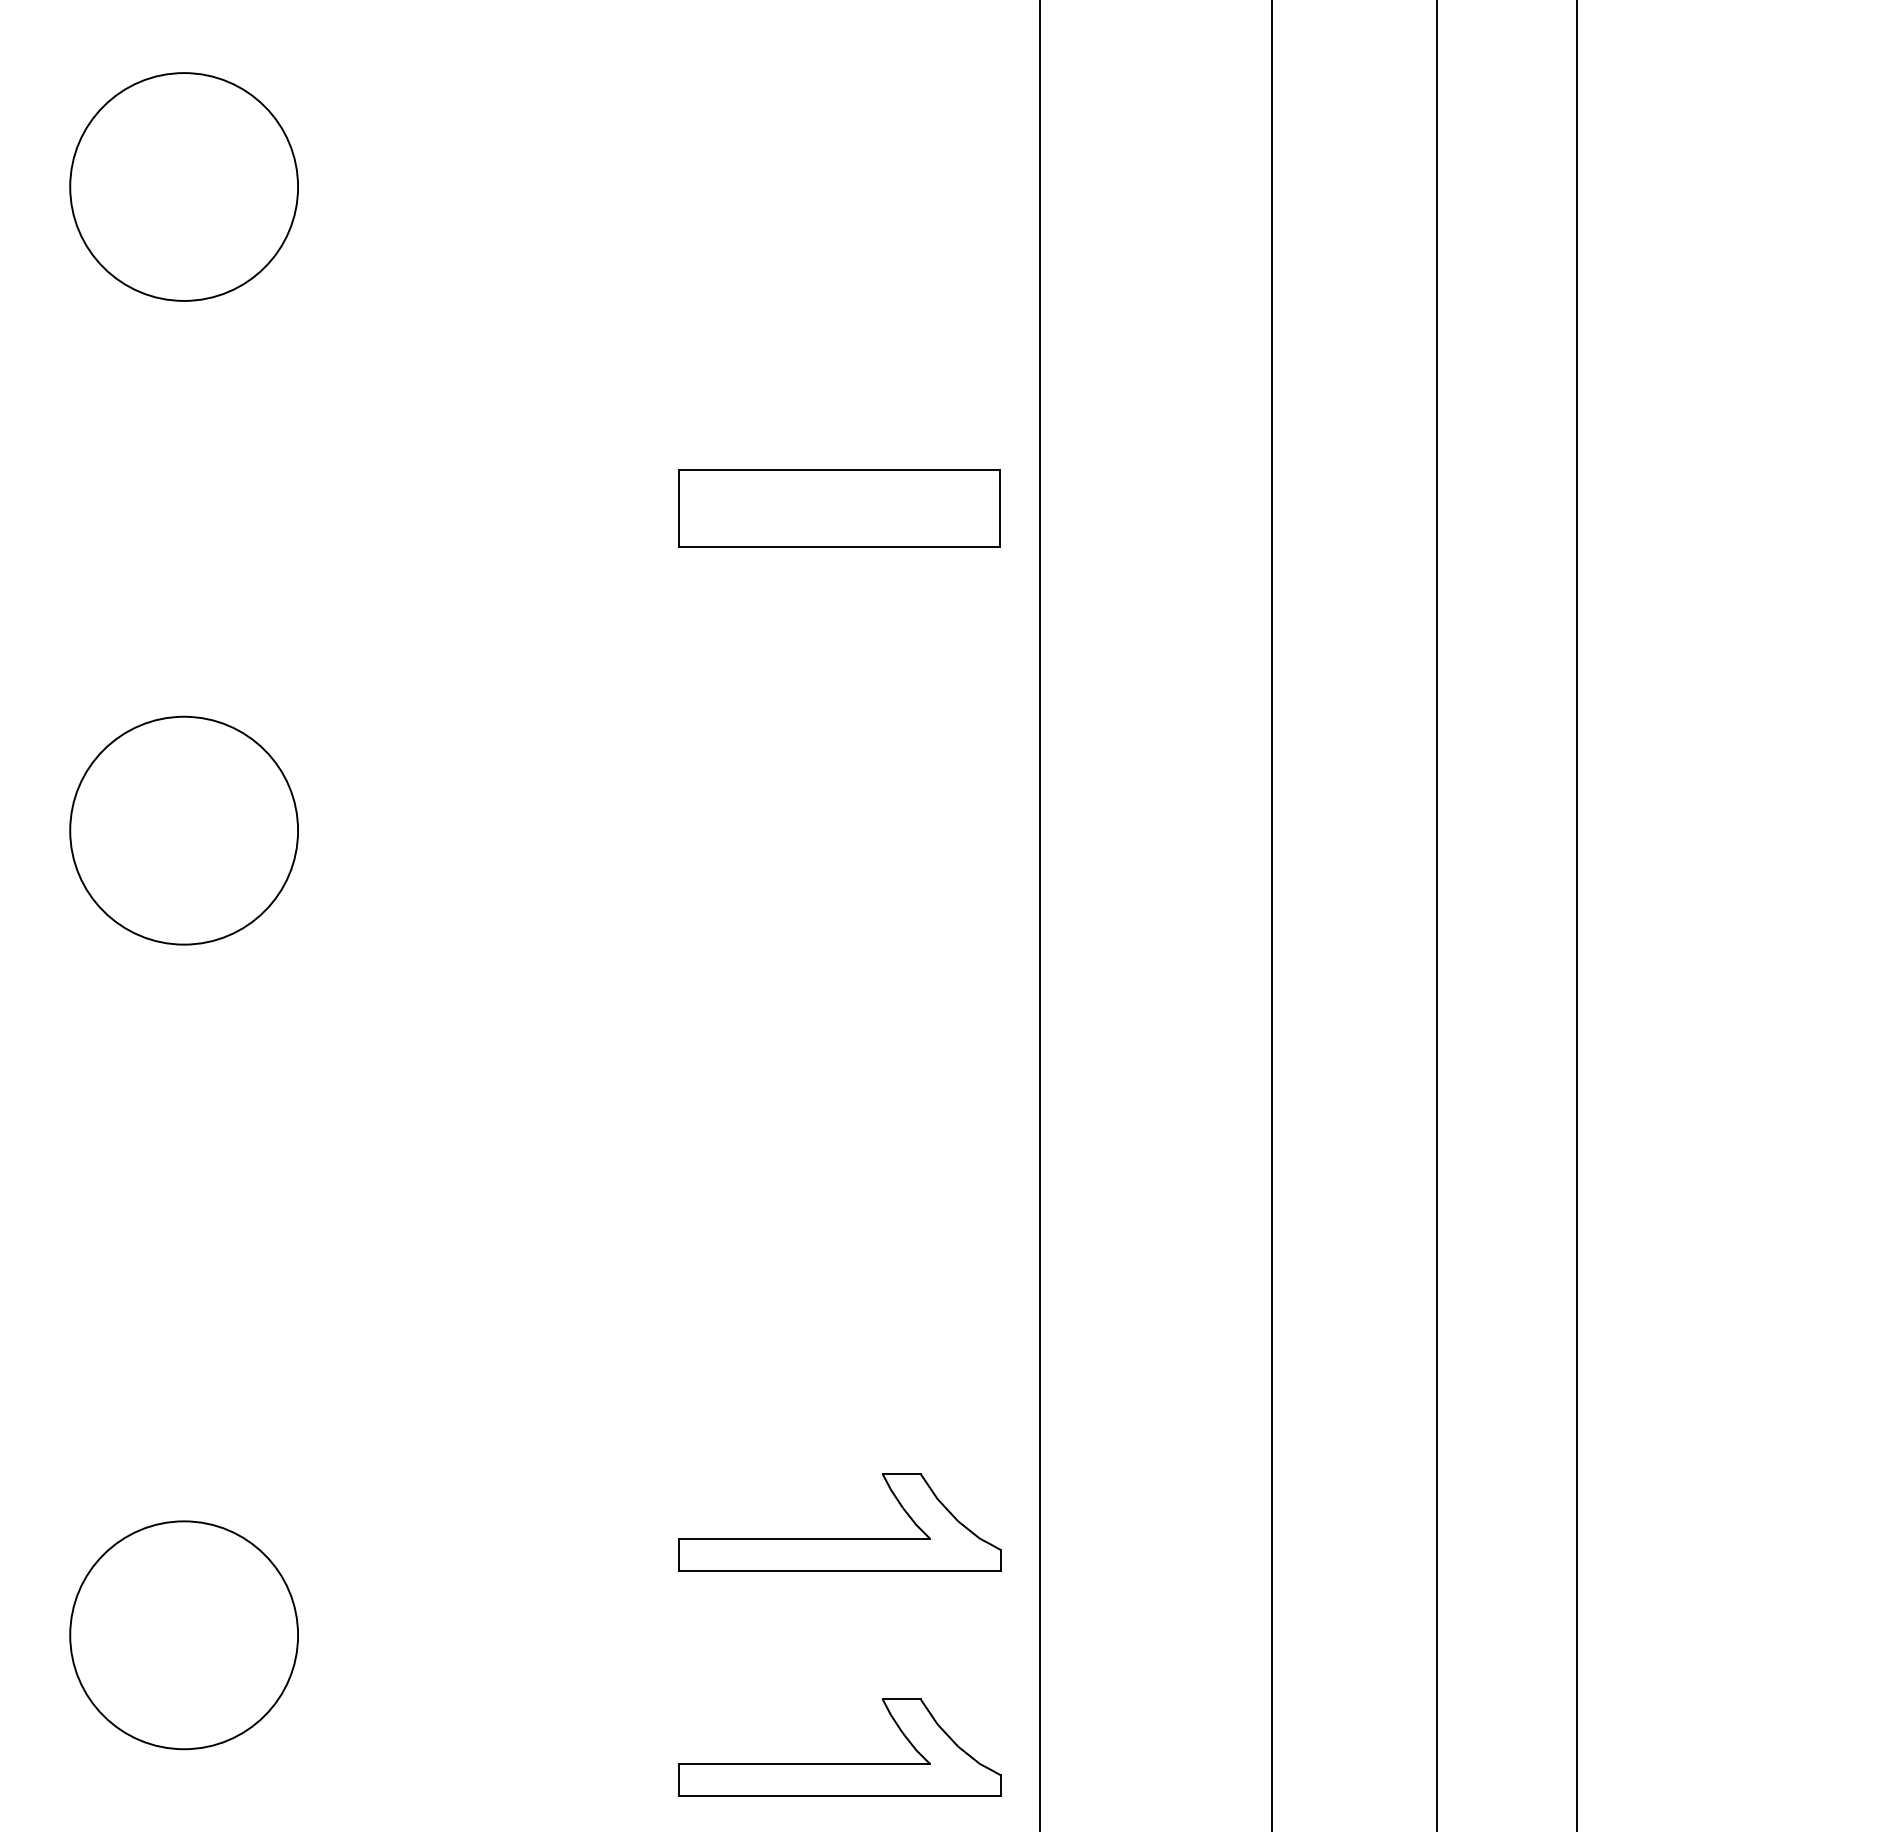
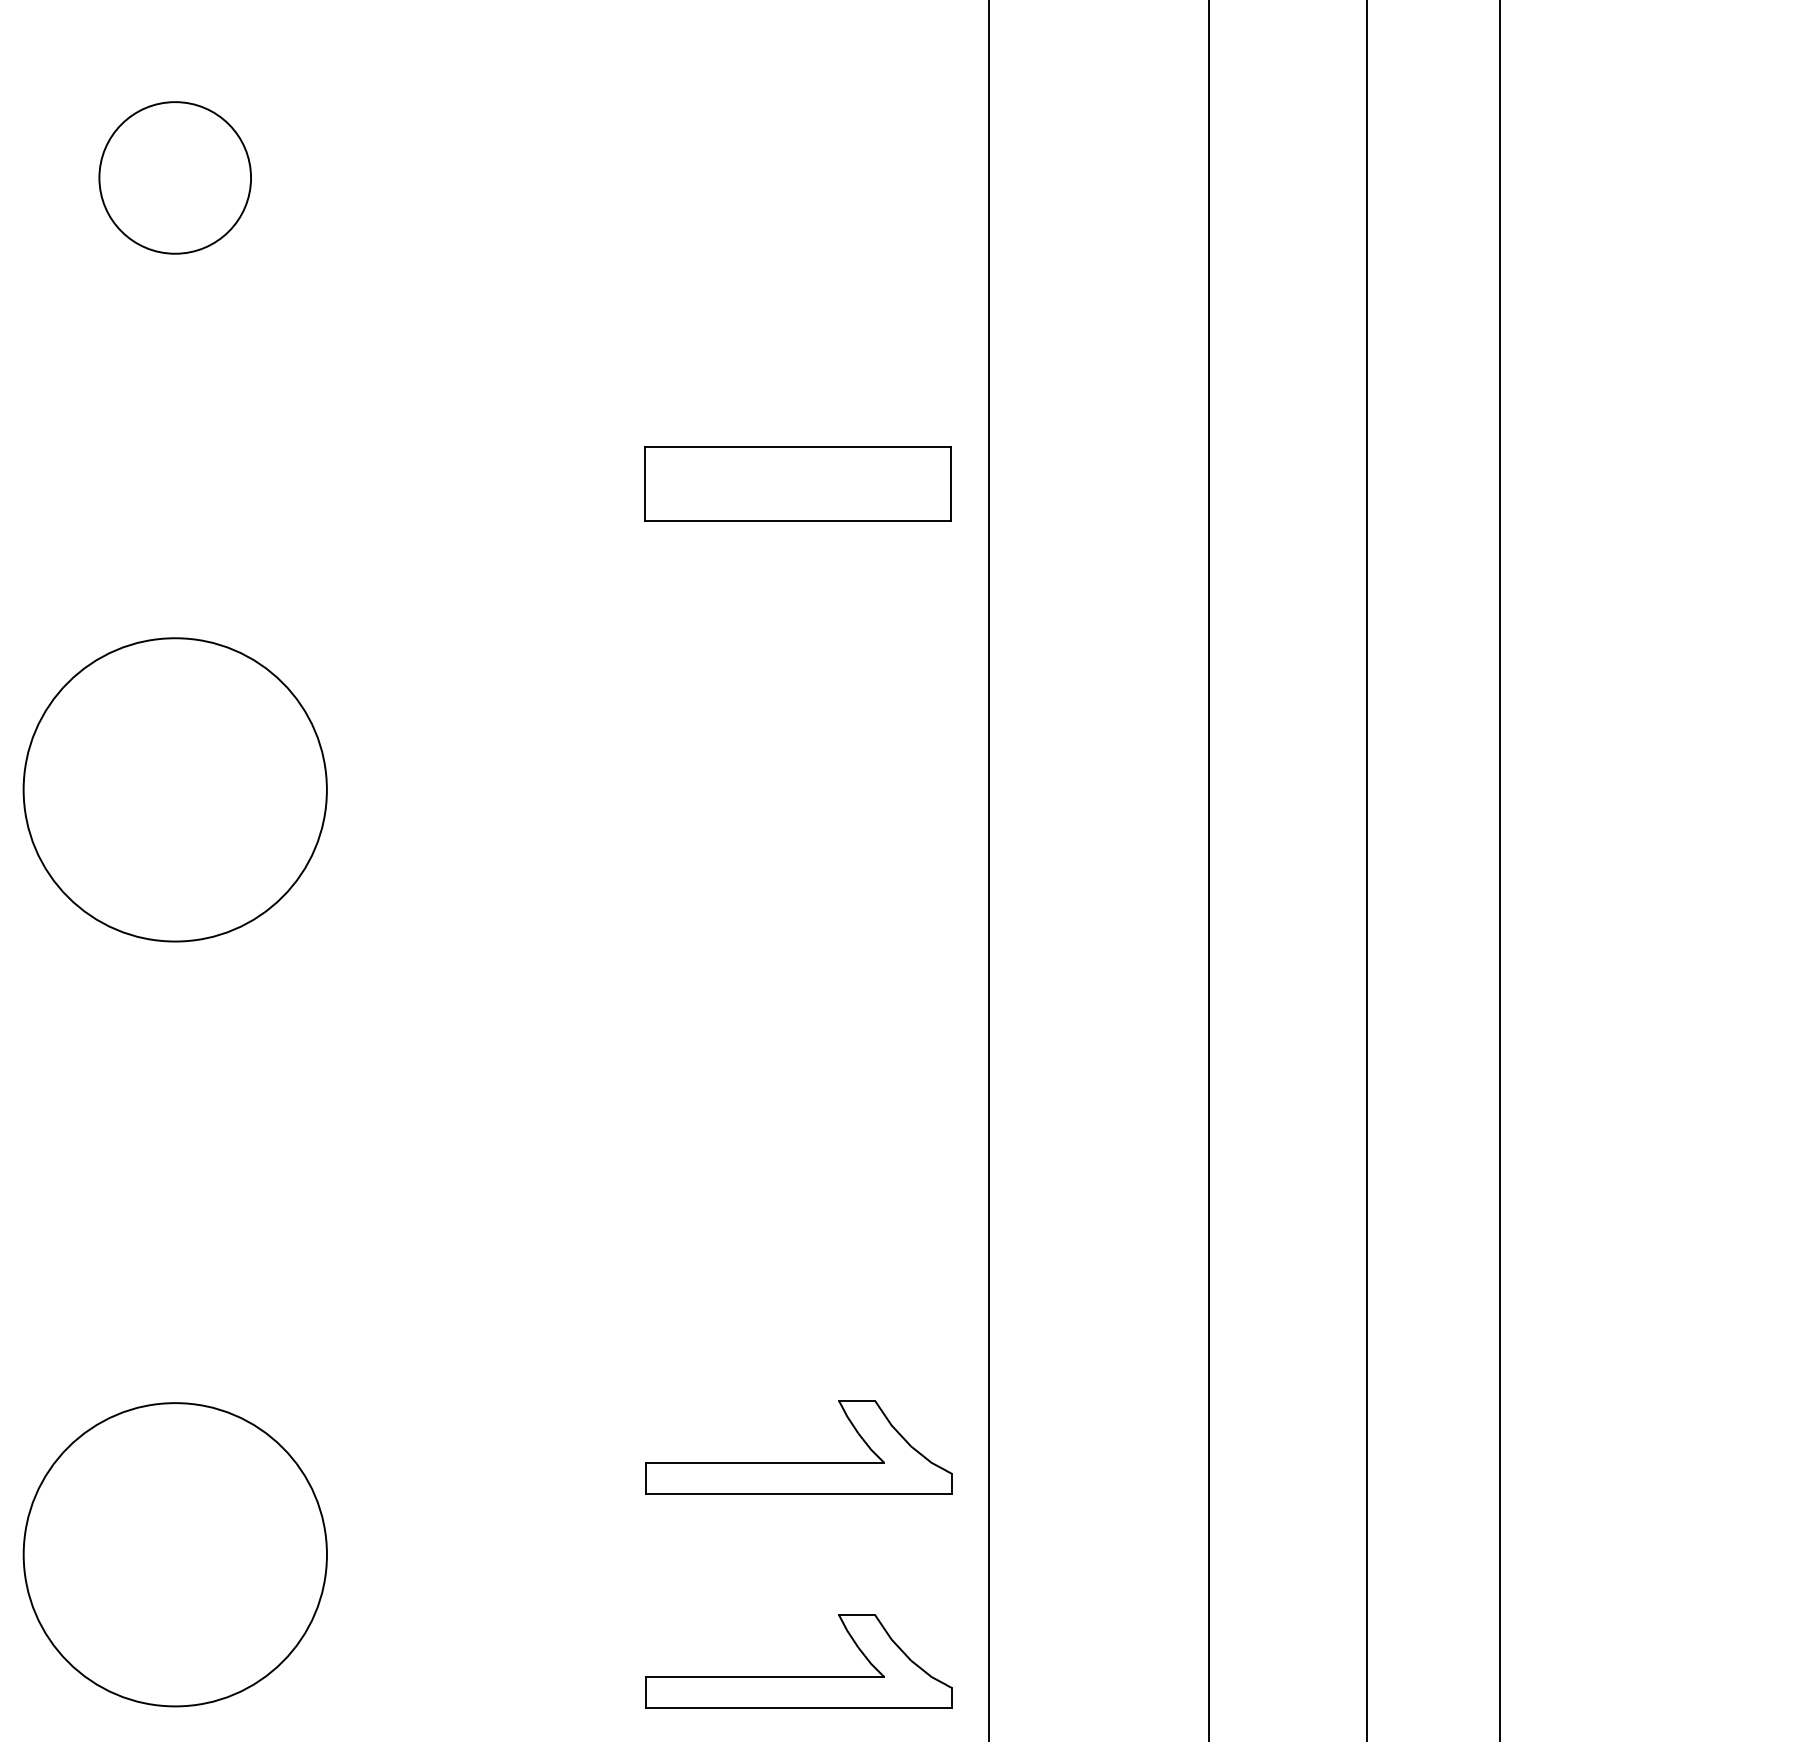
circle: (183, 186) -> (174, 177), size x0.7
circle: (184, 830) -> (175, 789), size x1.4
circle: (183, 1635) -> (174, 1555), size x1.4

